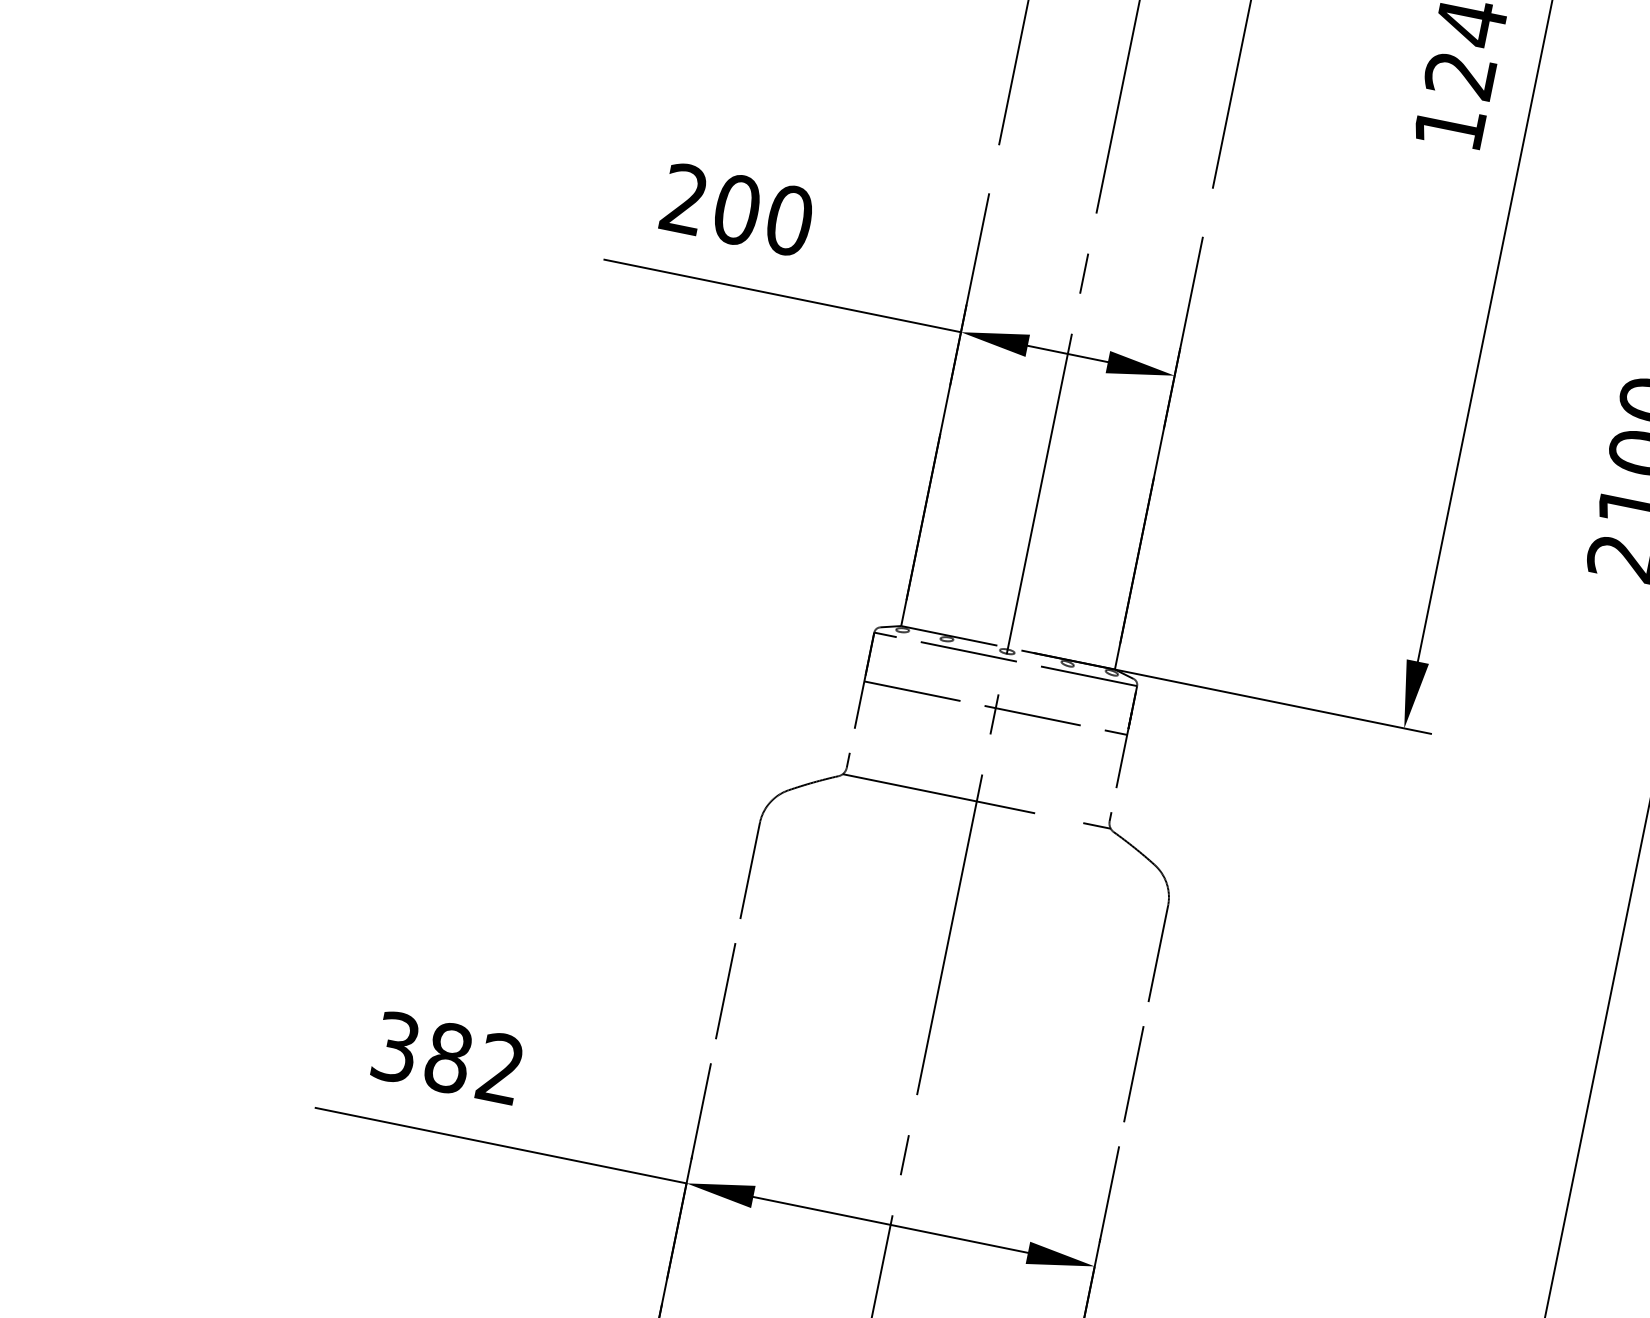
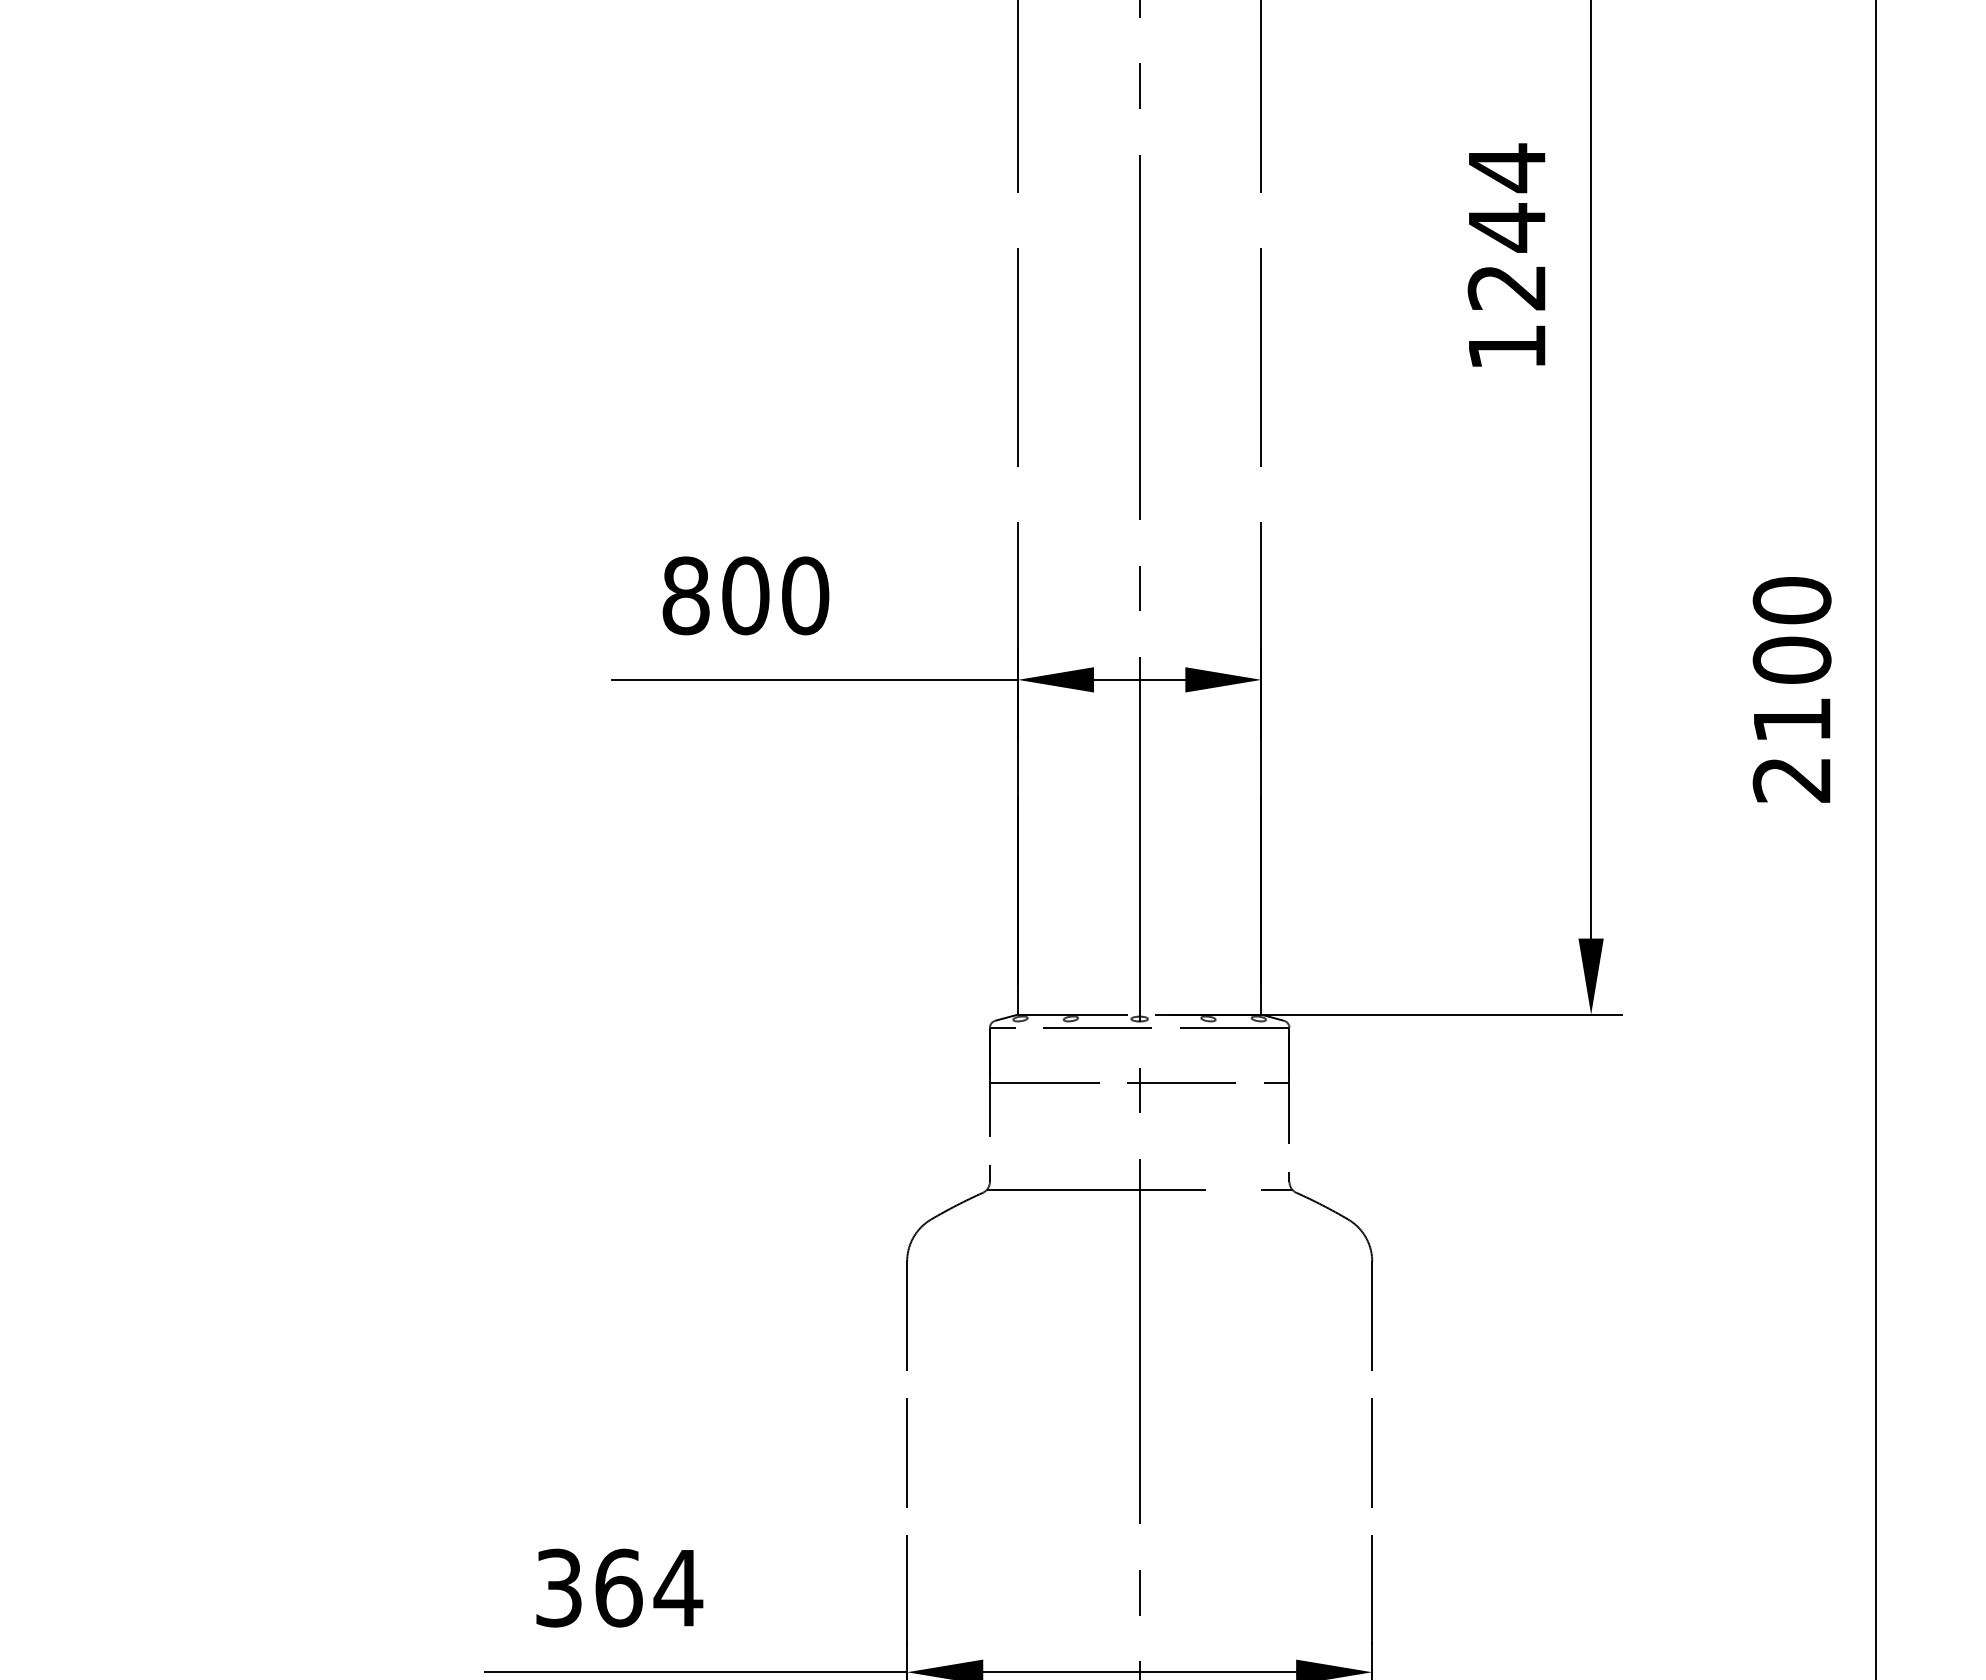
text: (684, 198) -> (685, 595), 200 -> 800
text: (475, 1063) -> (649, 1587), 382 -> 364

